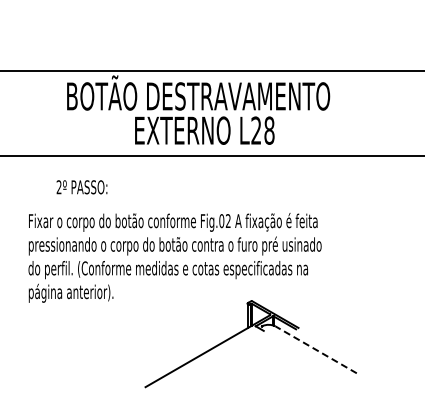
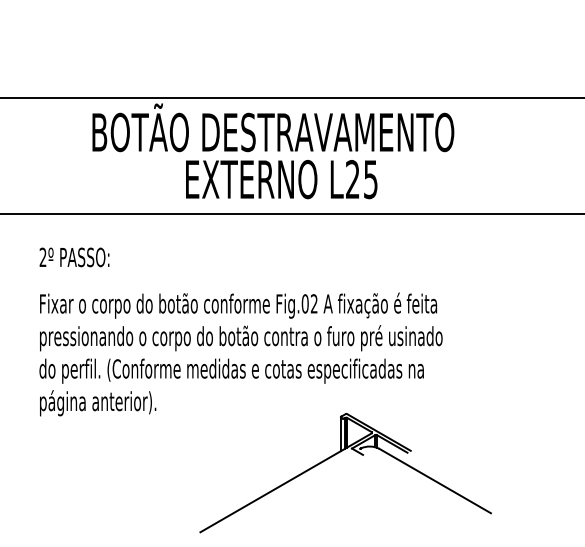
text: (269, 130) -> (370, 179), L28 -> L25
text: (81, 187) -> (73, 257), moved
line: (316, 349) -> (435, 480), dashed -> solid

